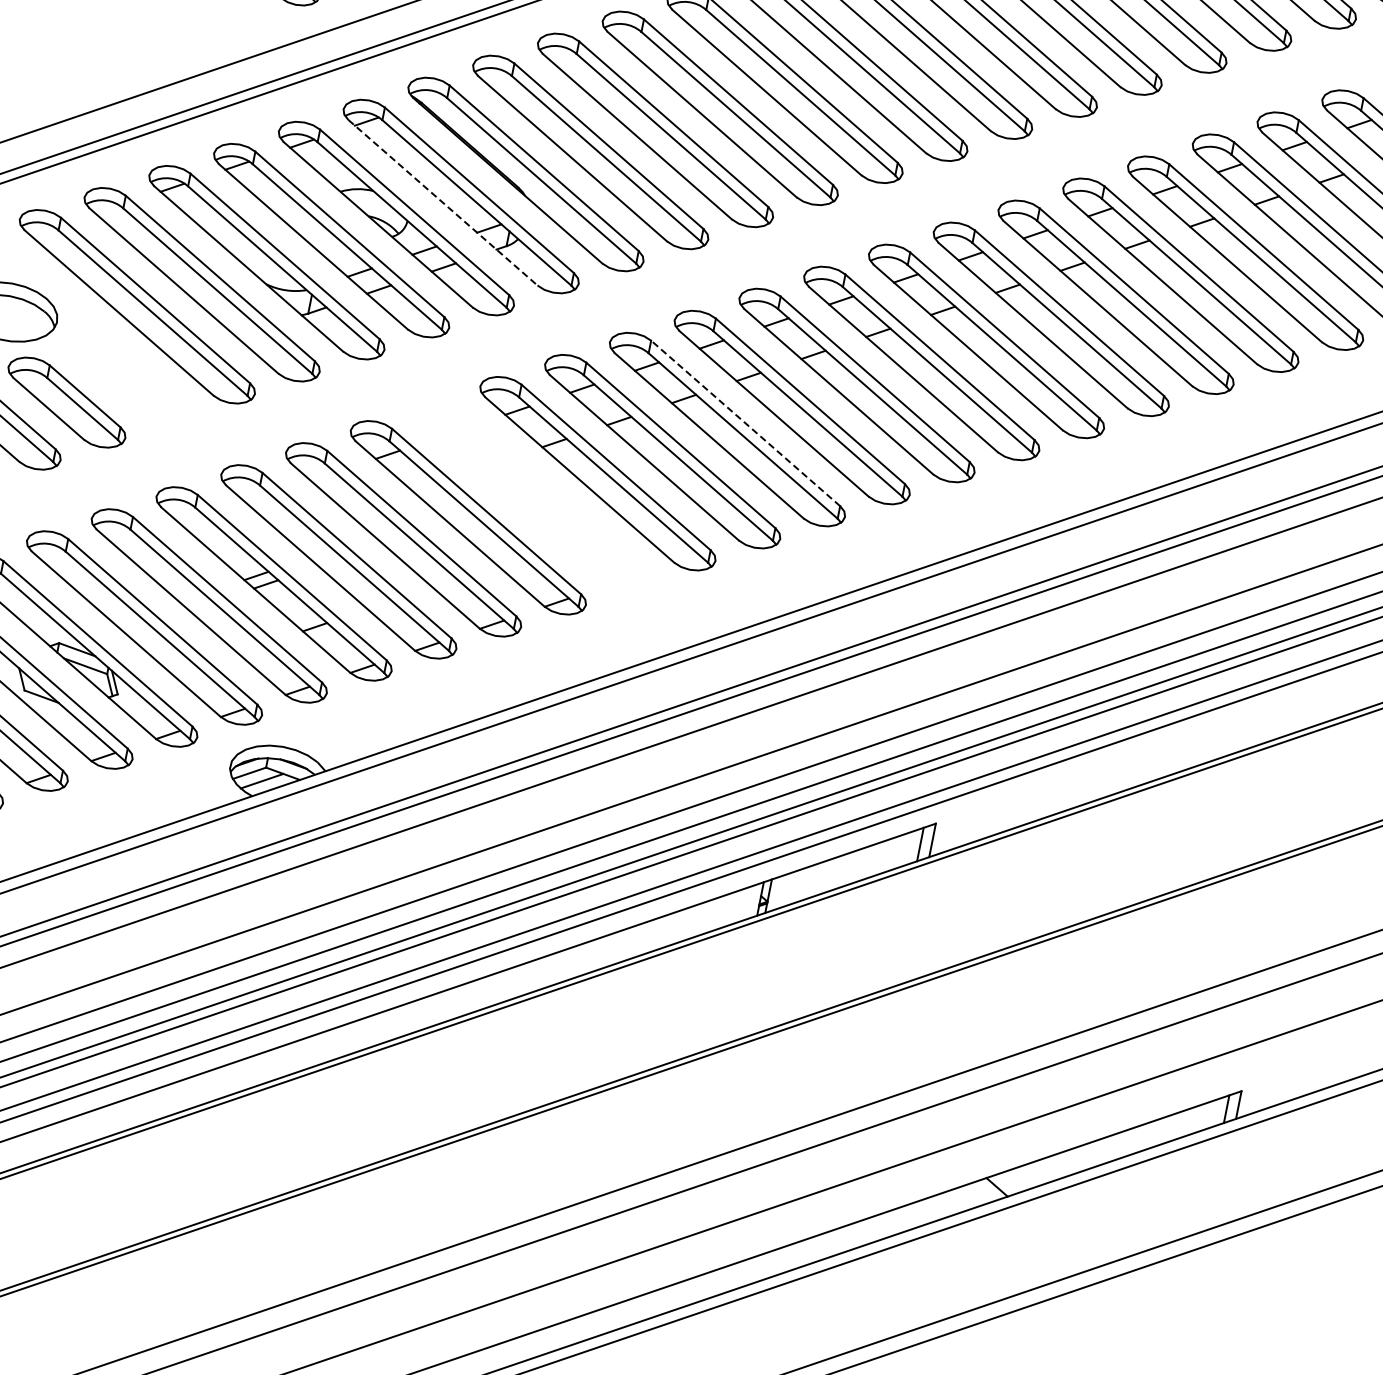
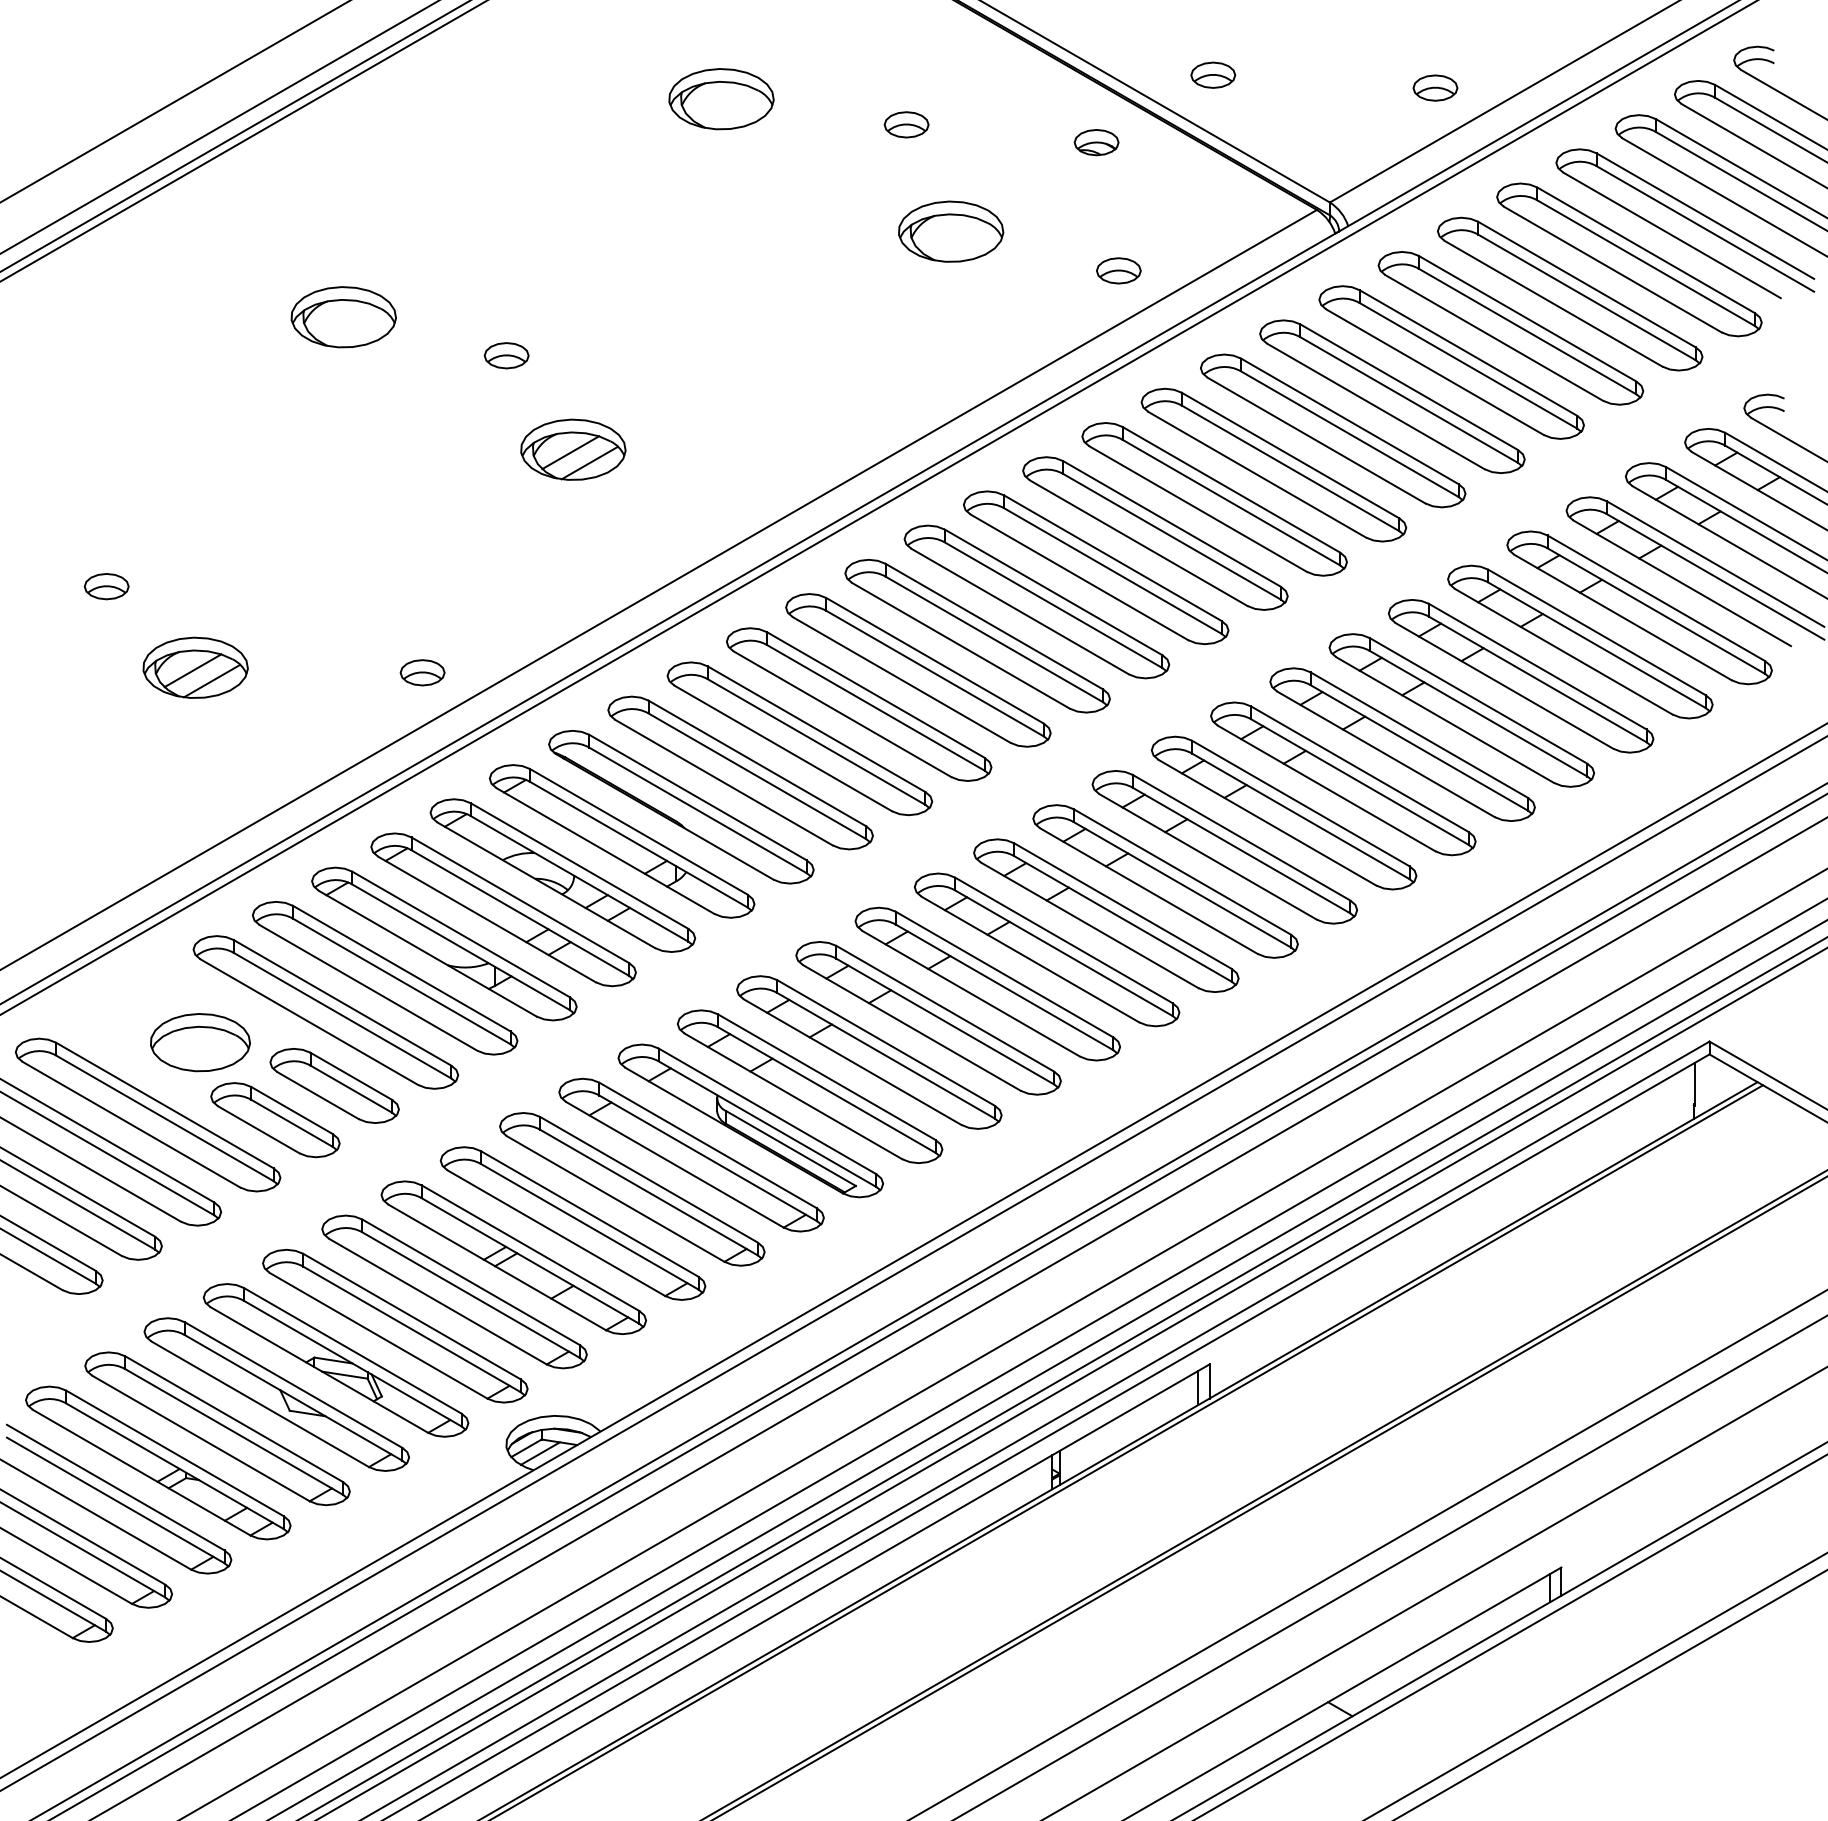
line: (442, 203) -> (605, 851), dashed -> solid
part: (131, 380) -> (334, 1085), added
line: (745, 423) -> (945, 1008), dashed -> solid
part: (532, 495) -> (750, 1120), added

